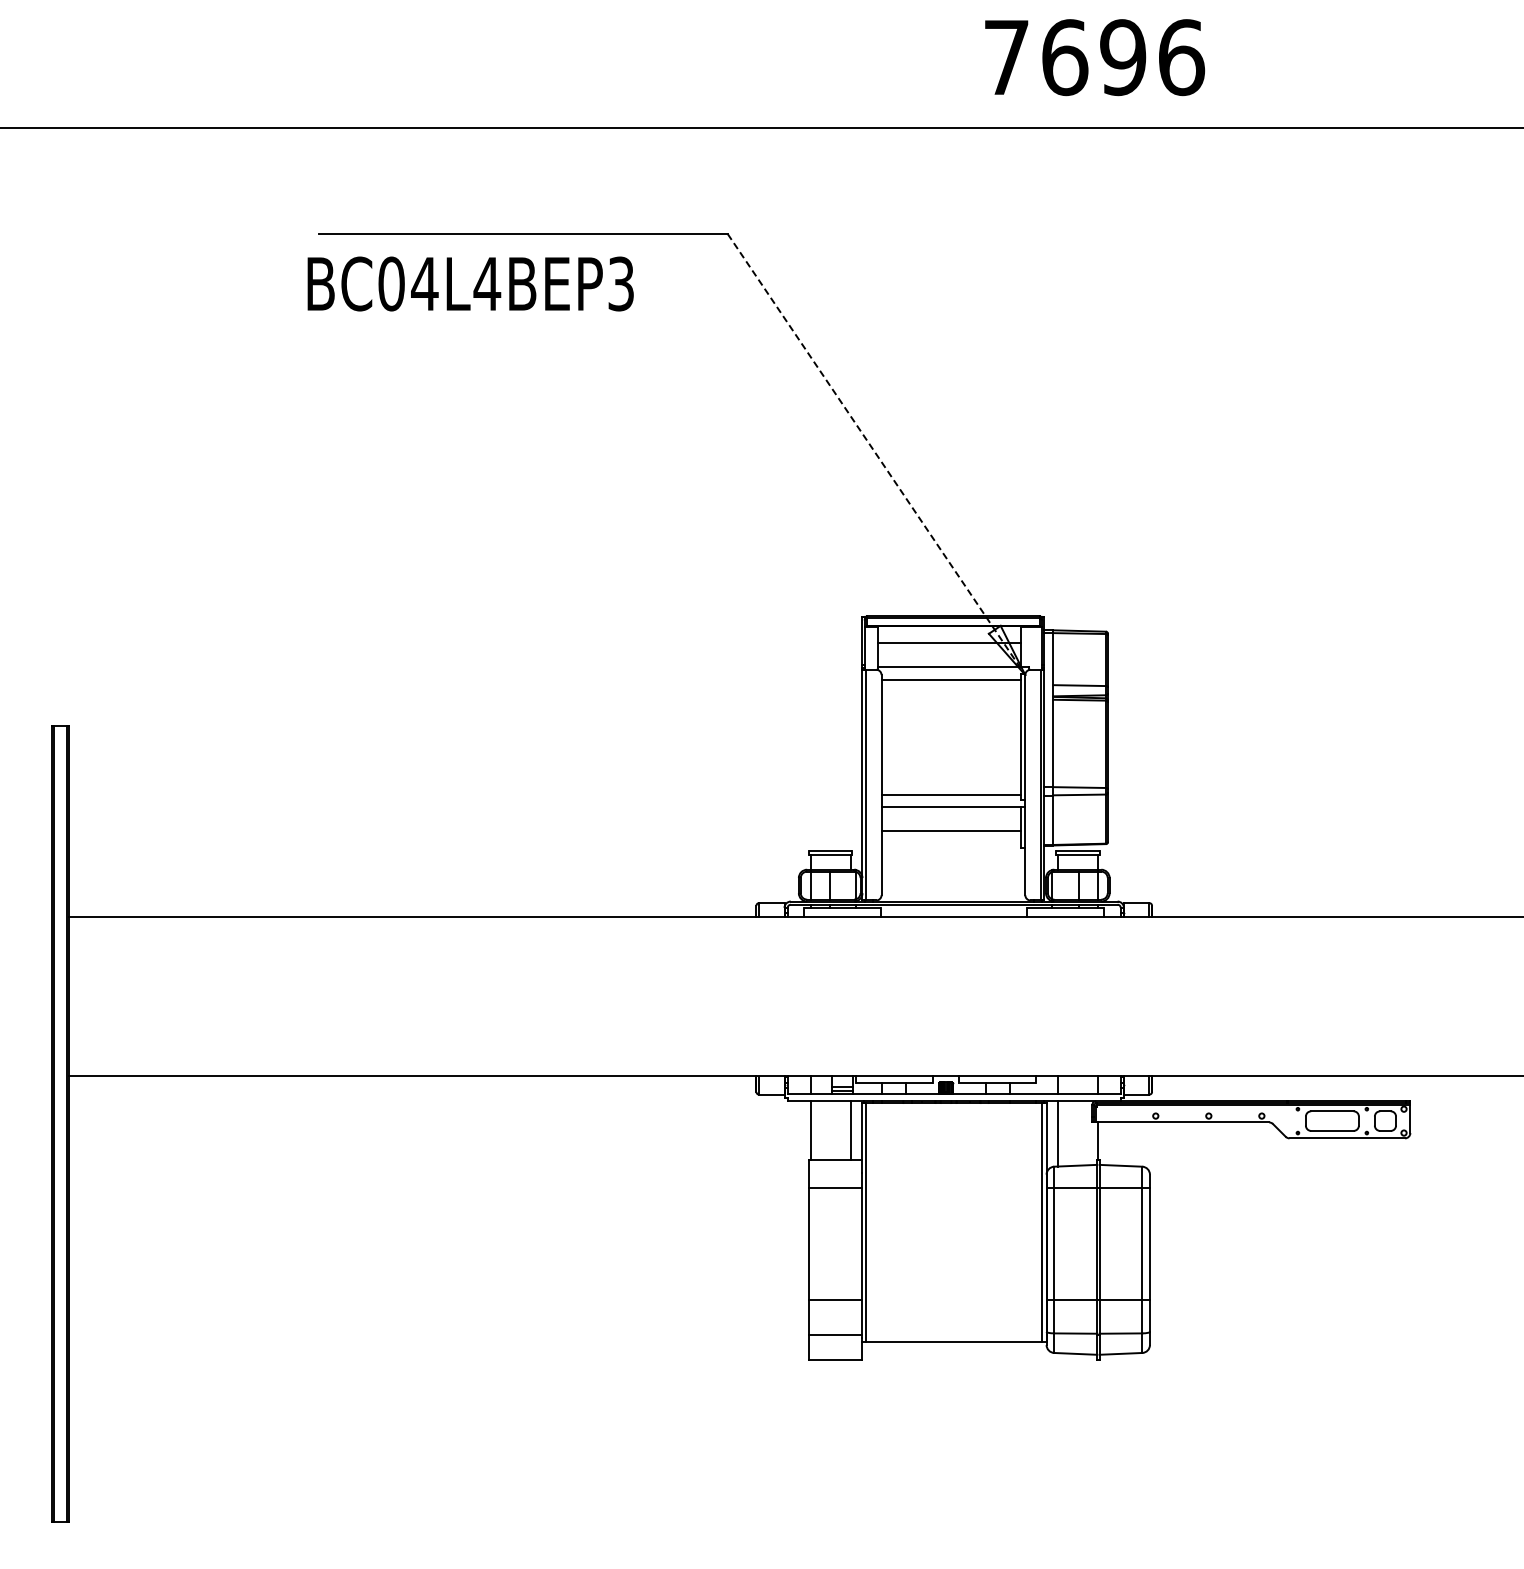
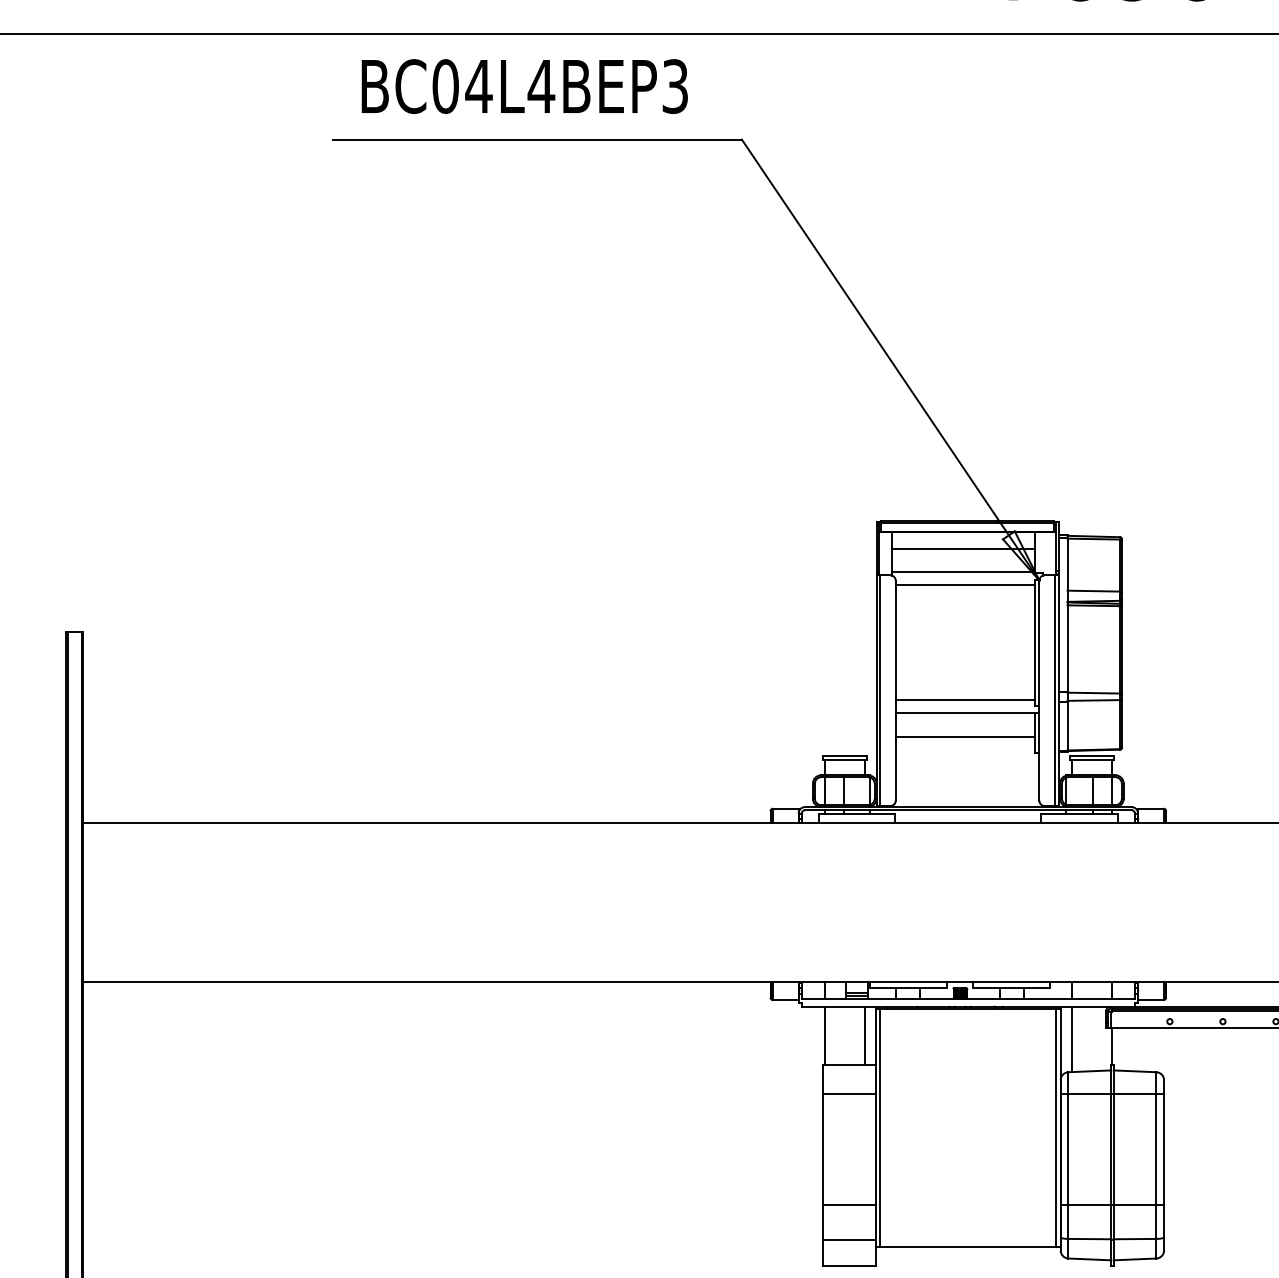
text: (470, 283) -> (524, 86), moved
line: (876, 454) -> (890, 360), dashed -> solid

